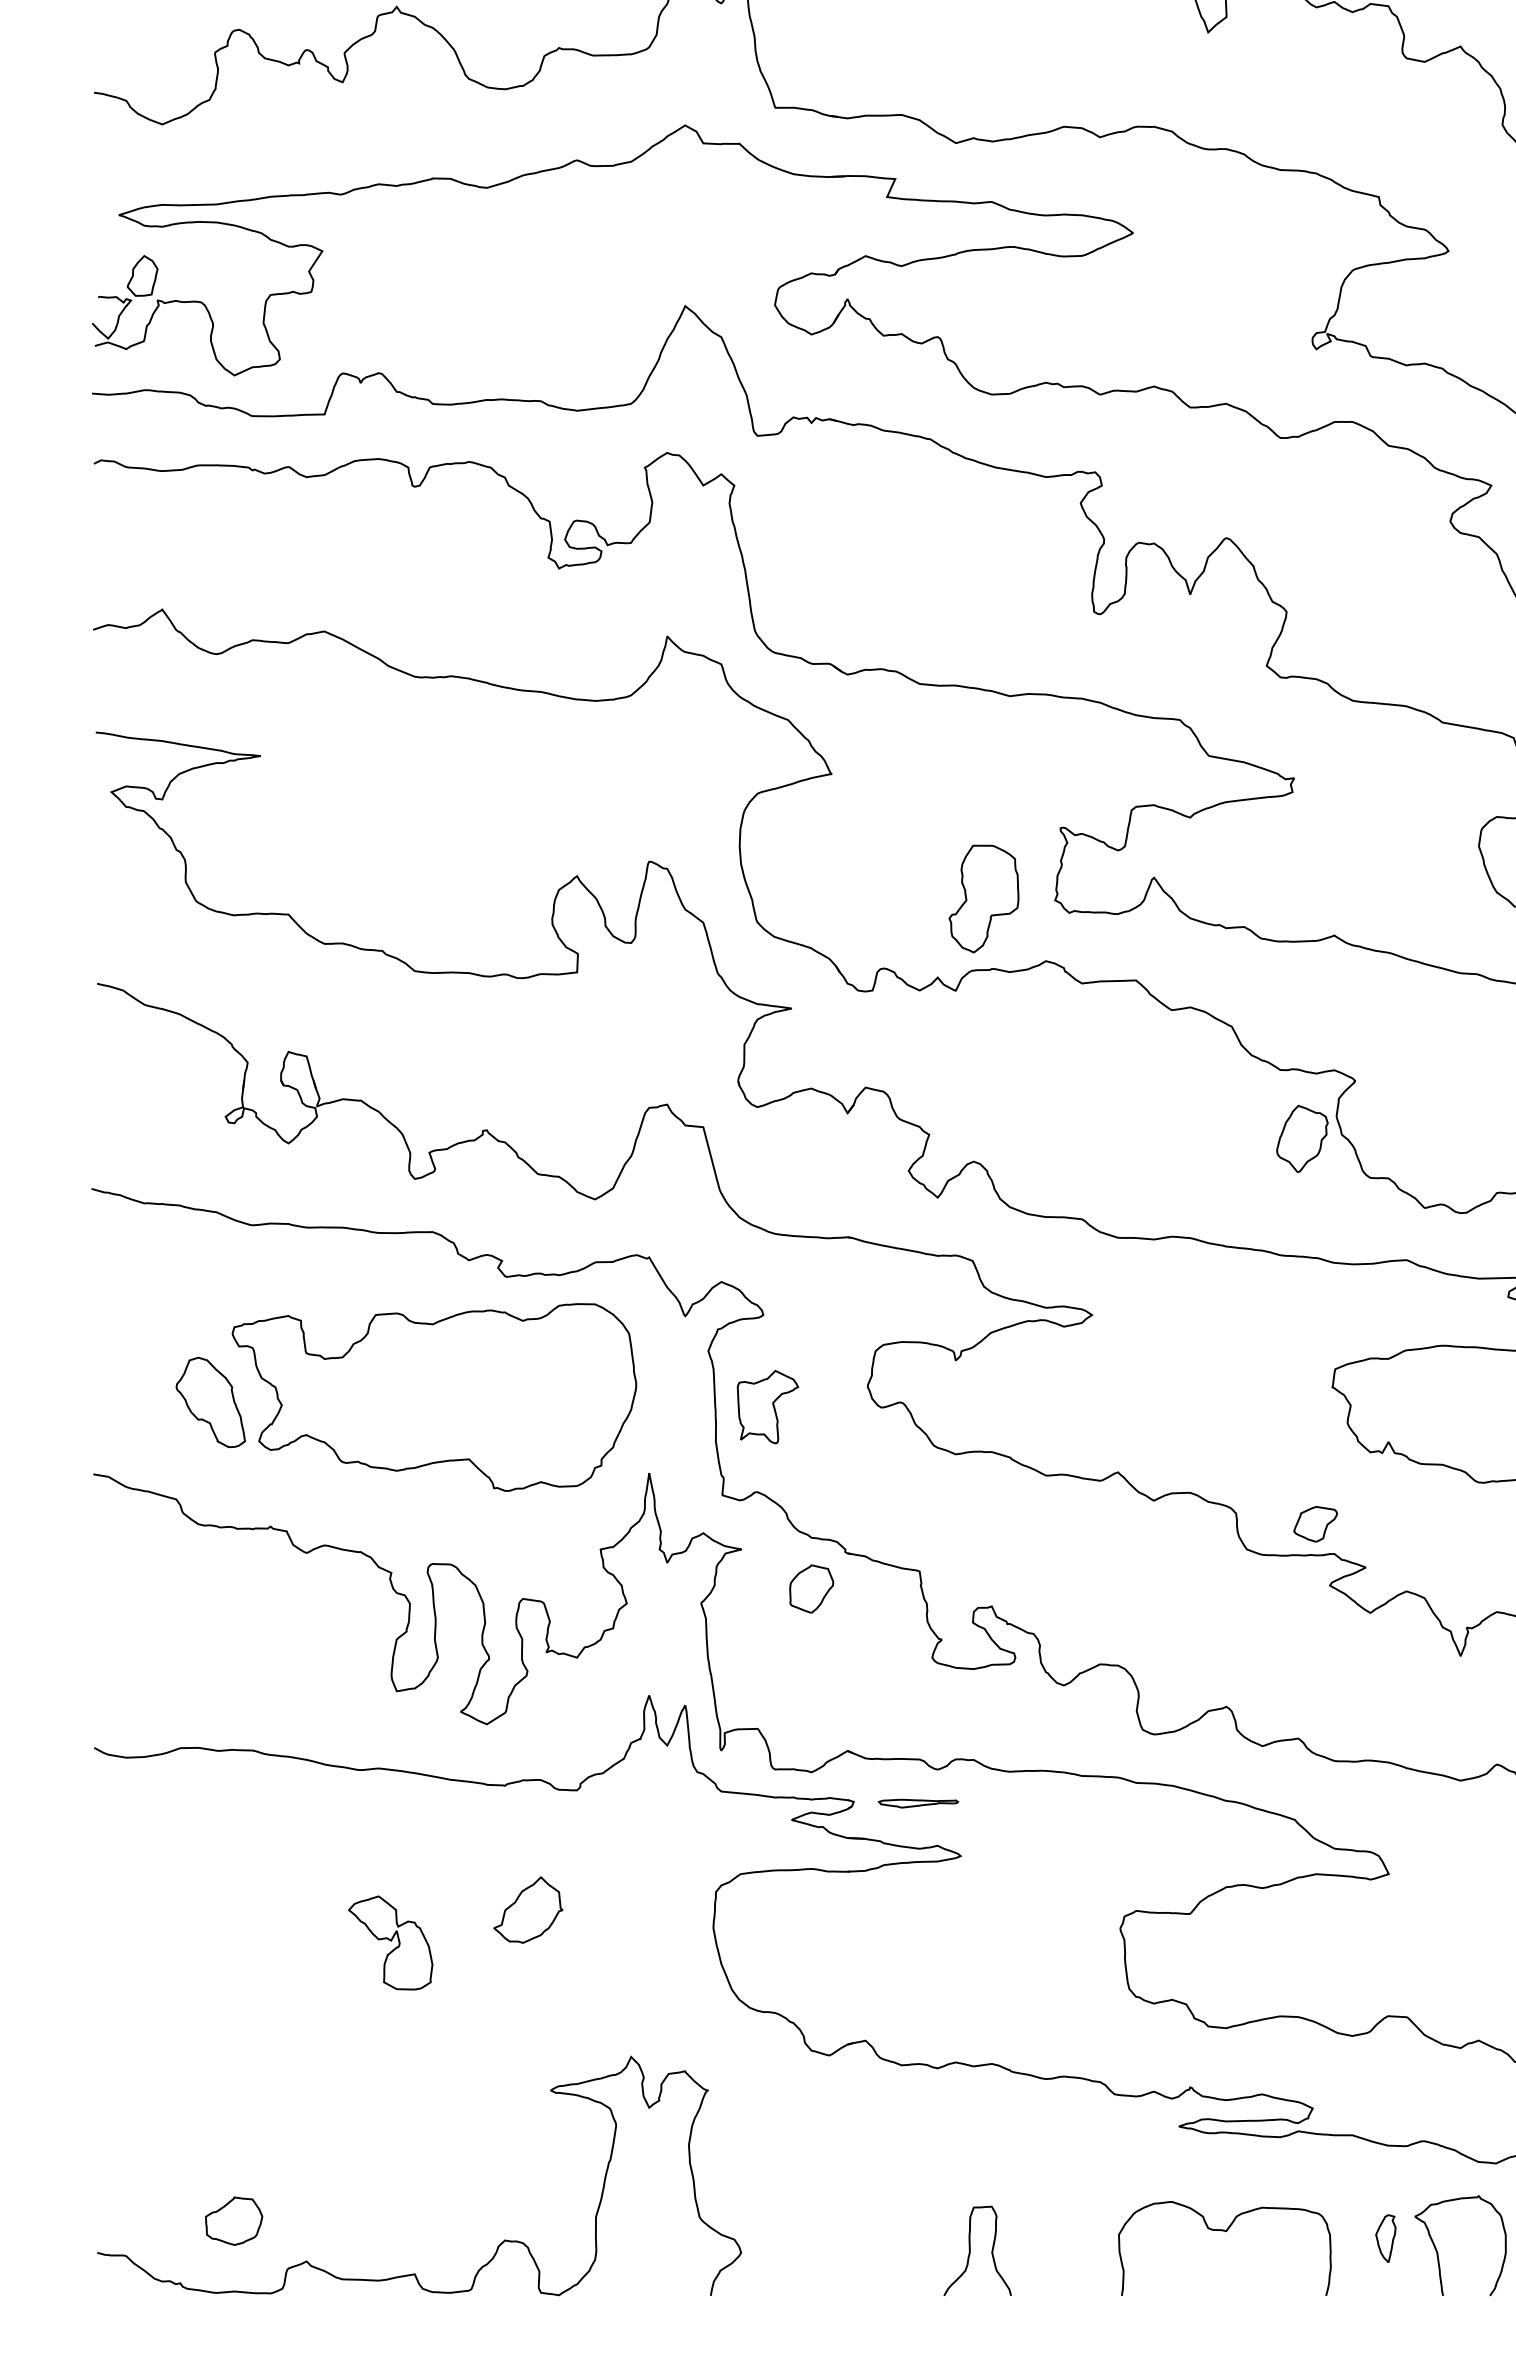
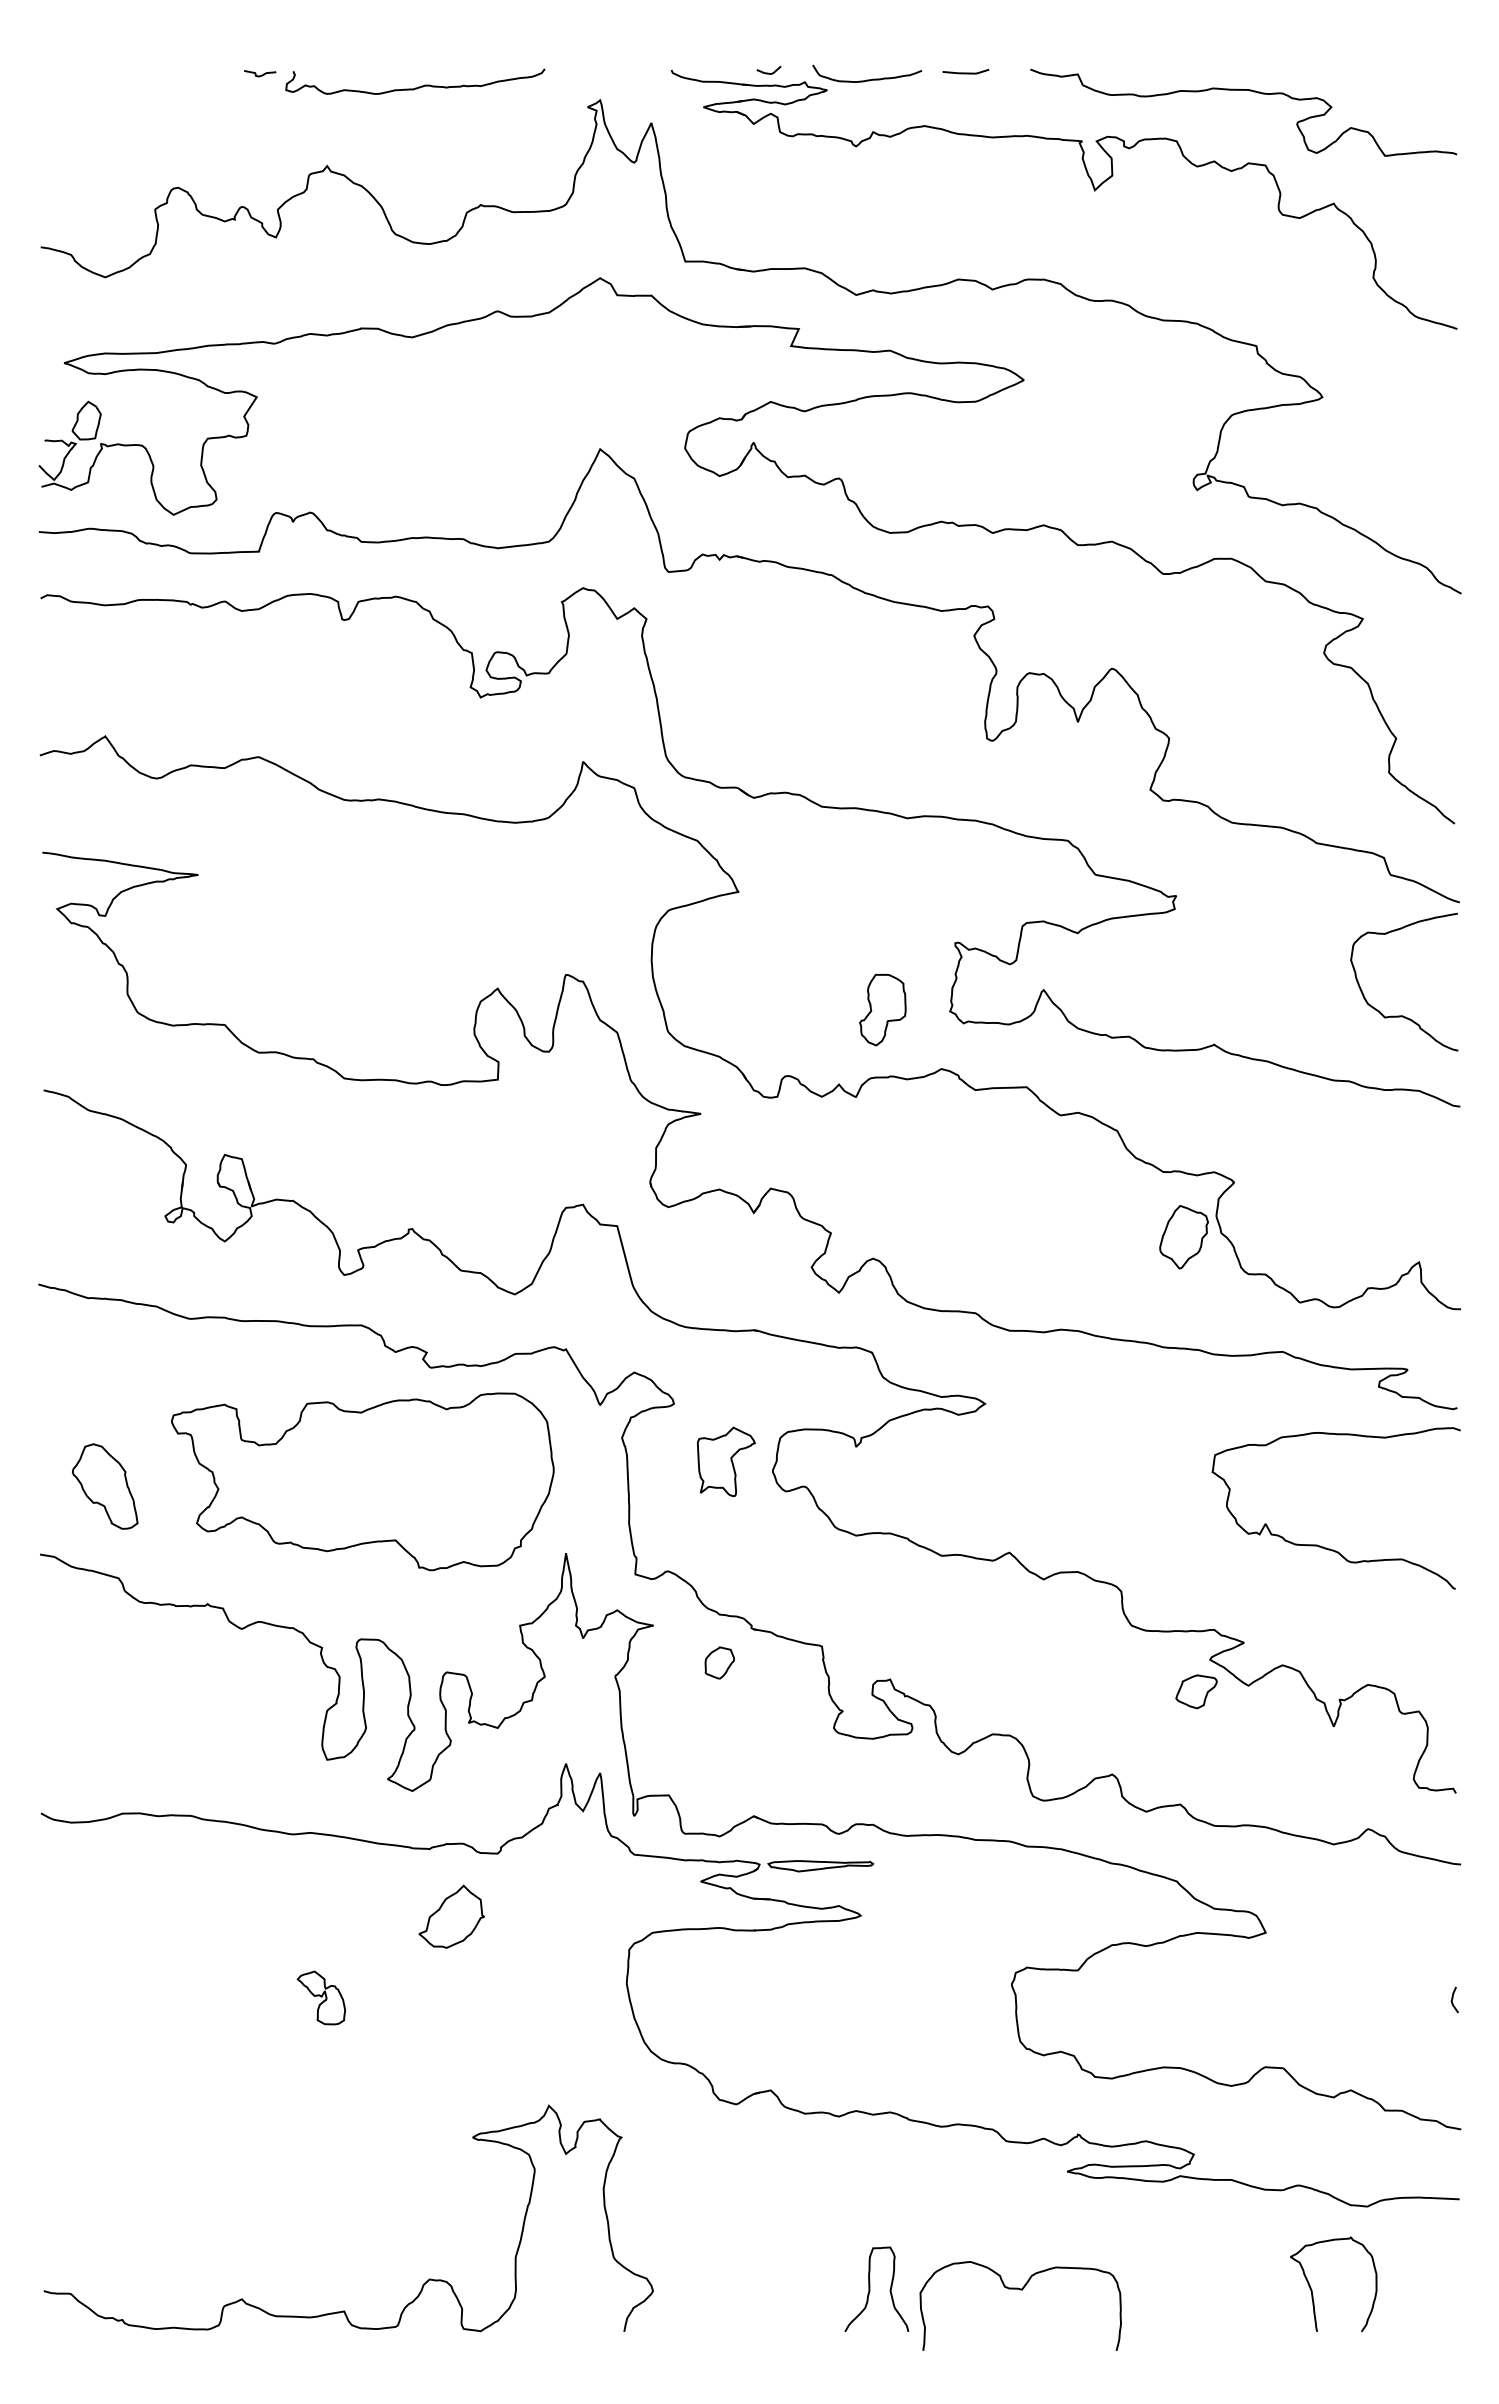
part: (983, 898) -> (882, 1009), size x0.7
part: (211, 1402) -> (105, 1486), moved
part: (768, 1406) -> (726, 1461), moved
part: (1315, 1523) -> (1196, 1691), moved
part: (811, 1588) -> (719, 1662), size x0.7
part: (918, 1802) -> (820, 1865), size x1.4
part: (528, 1909) -> (451, 1916), moved
part: (390, 1942) -> (321, 1997), size x0.6
part: (233, 2220) -> (172, 2260), removed
curve: (1224, 2232) -> (1020, 2290), moved
part: (1386, 2238) -> (1263, 2277), removed

